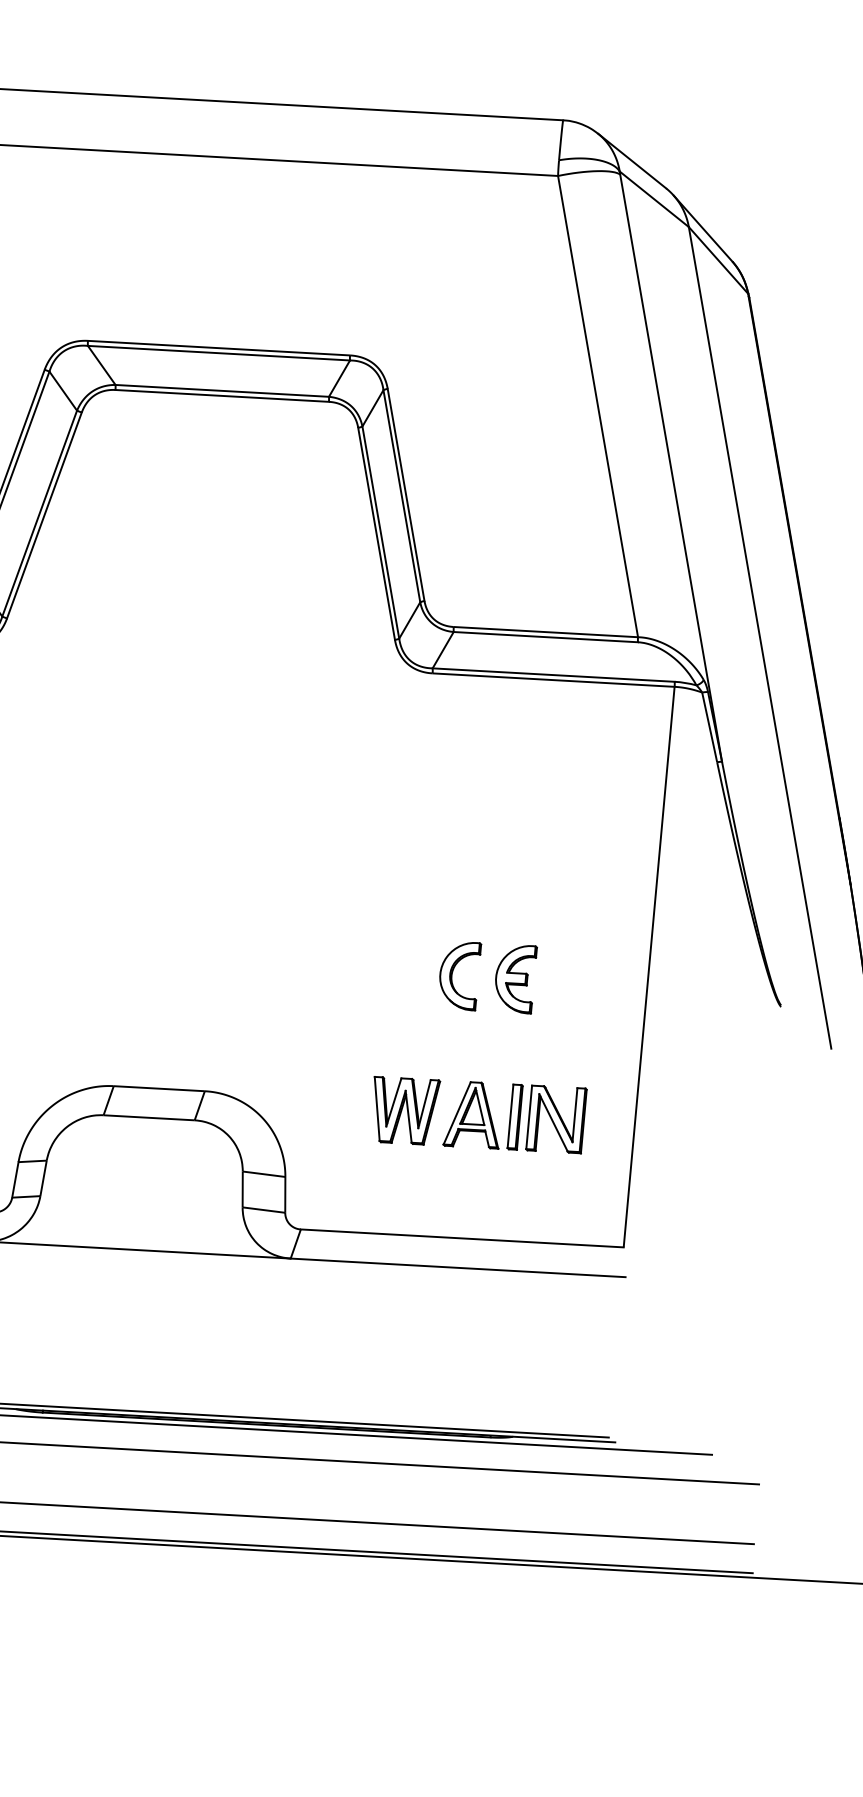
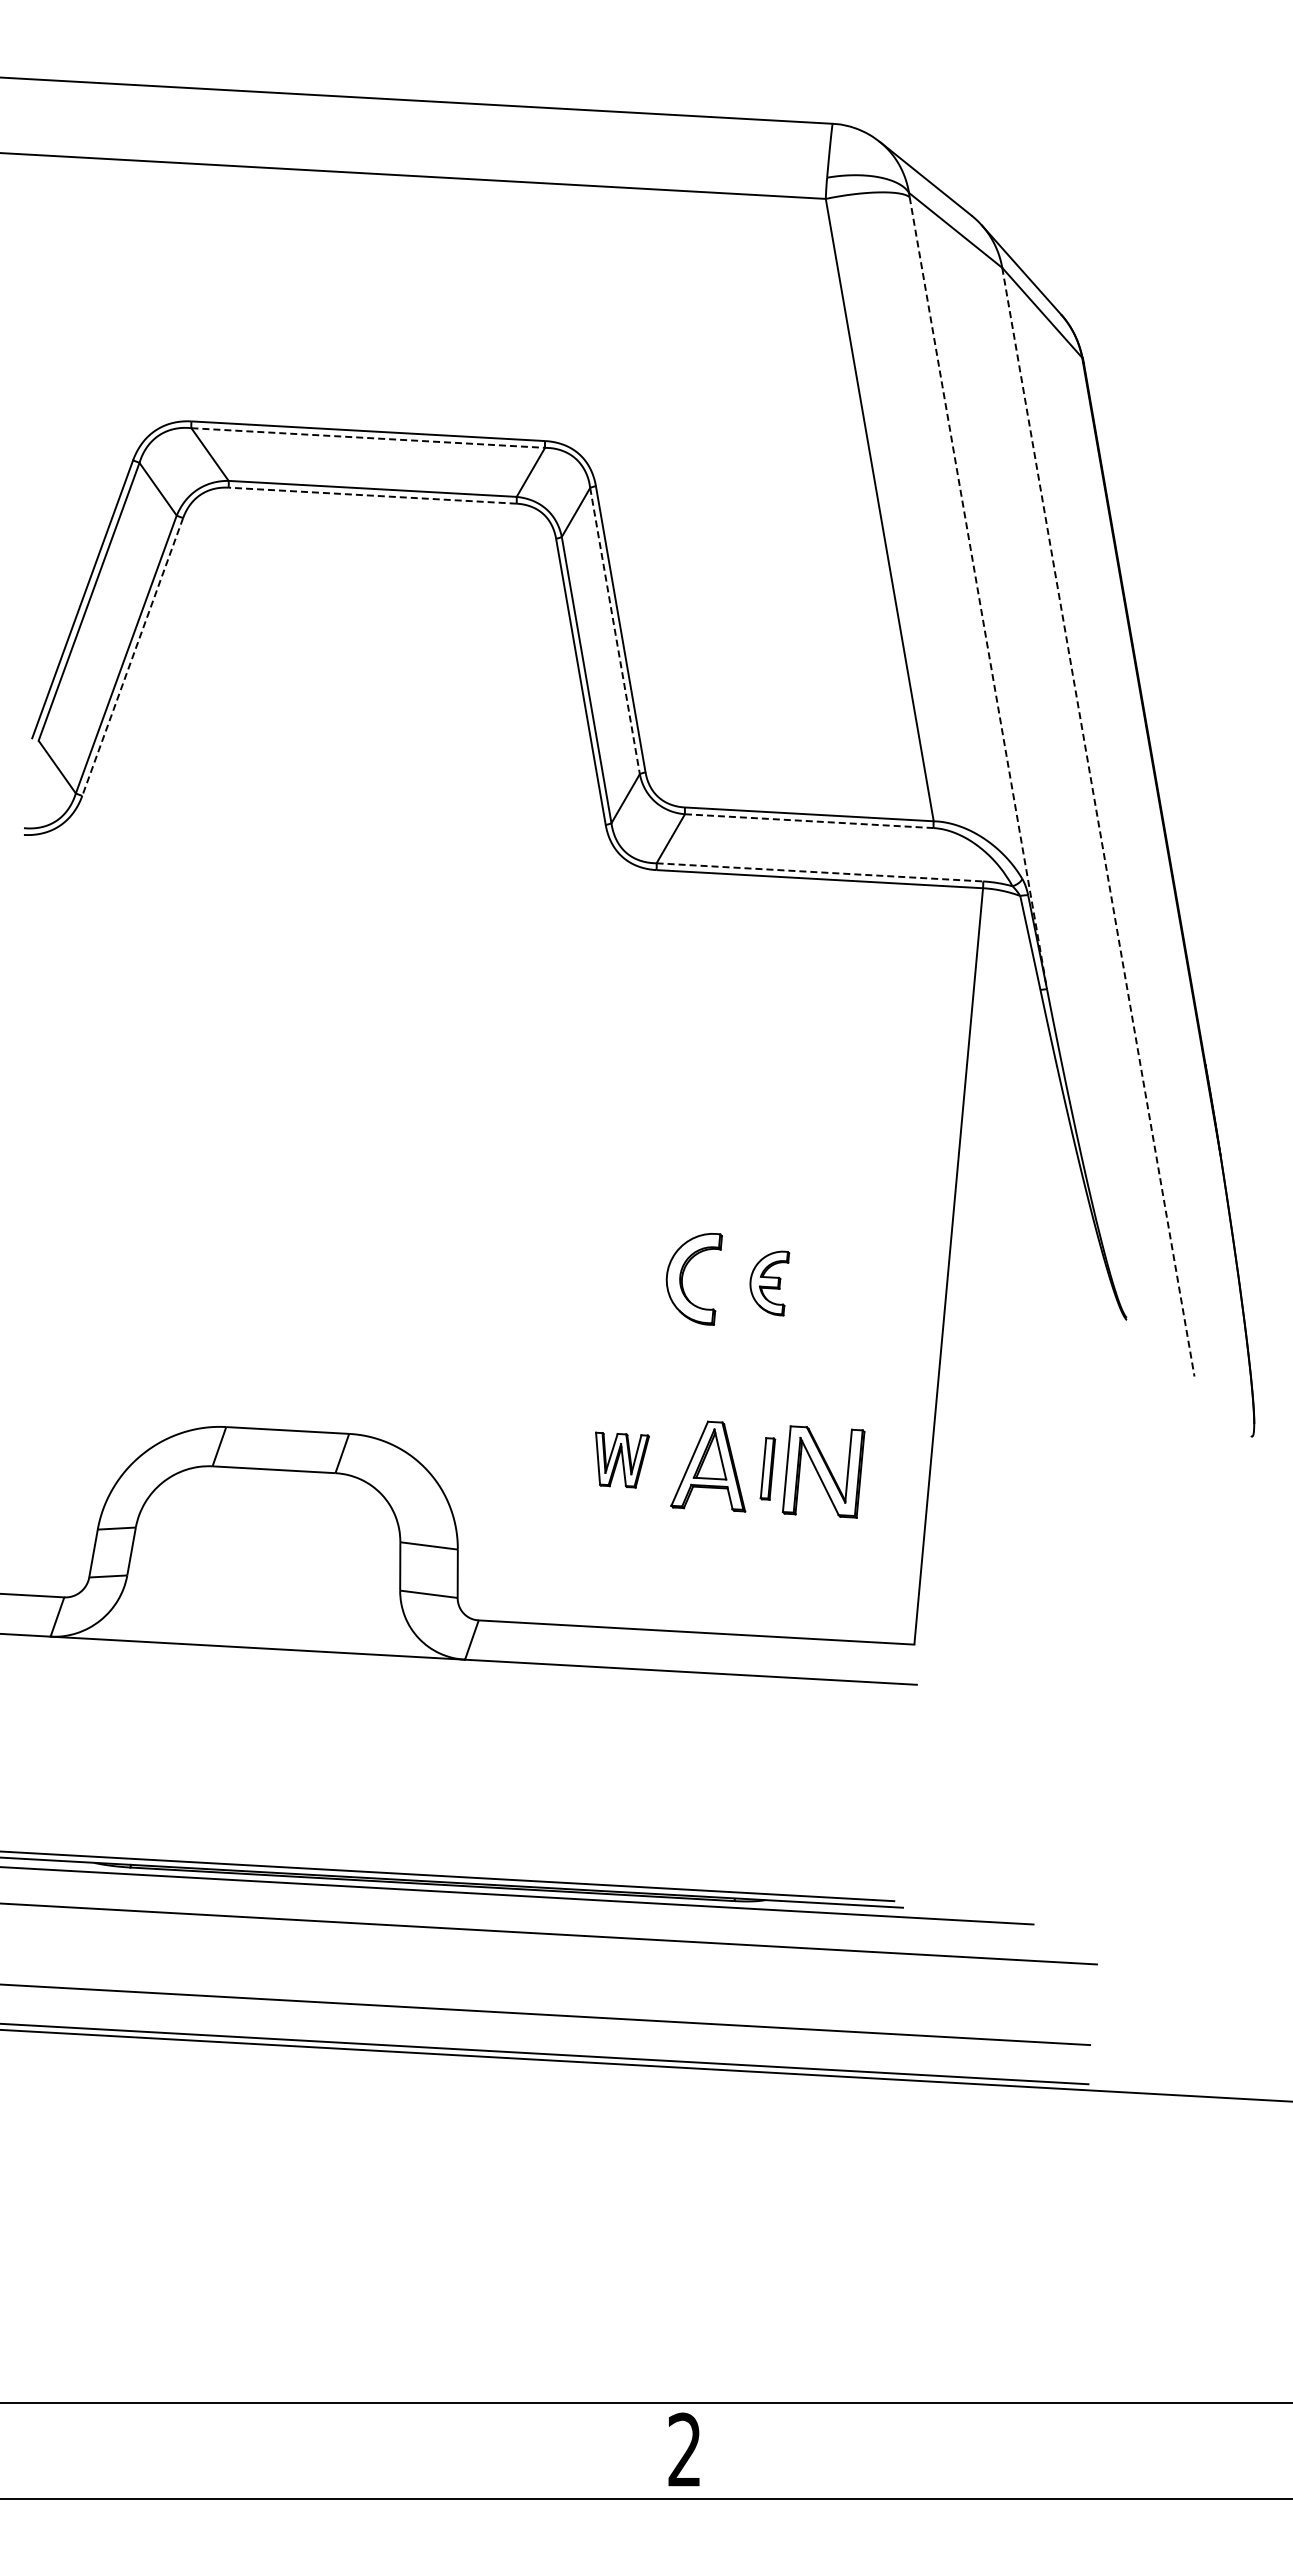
line: (219, 353) -> (368, 438), solid -> dashed
line: (222, 395) -> (372, 495), solid -> dashed
line: (671, 468) -> (978, 593), solid -> dashed
line: (402, 496) -> (615, 631), solid -> dashed
line: (44, 515) -> (132, 656), solid -> dashed
line: (545, 637) -> (809, 821), solid -> dashed
line: (760, 638) -> (1098, 822), solid -> dashed
line: (553, 675) -> (819, 872), solid -> dashed
part: (516, 979) -> (769, 1283), size x0.7
part: (407, 1110) -> (622, 1459), size x0.6
part: (514, 1116) -> (767, 1468), size x0.7

